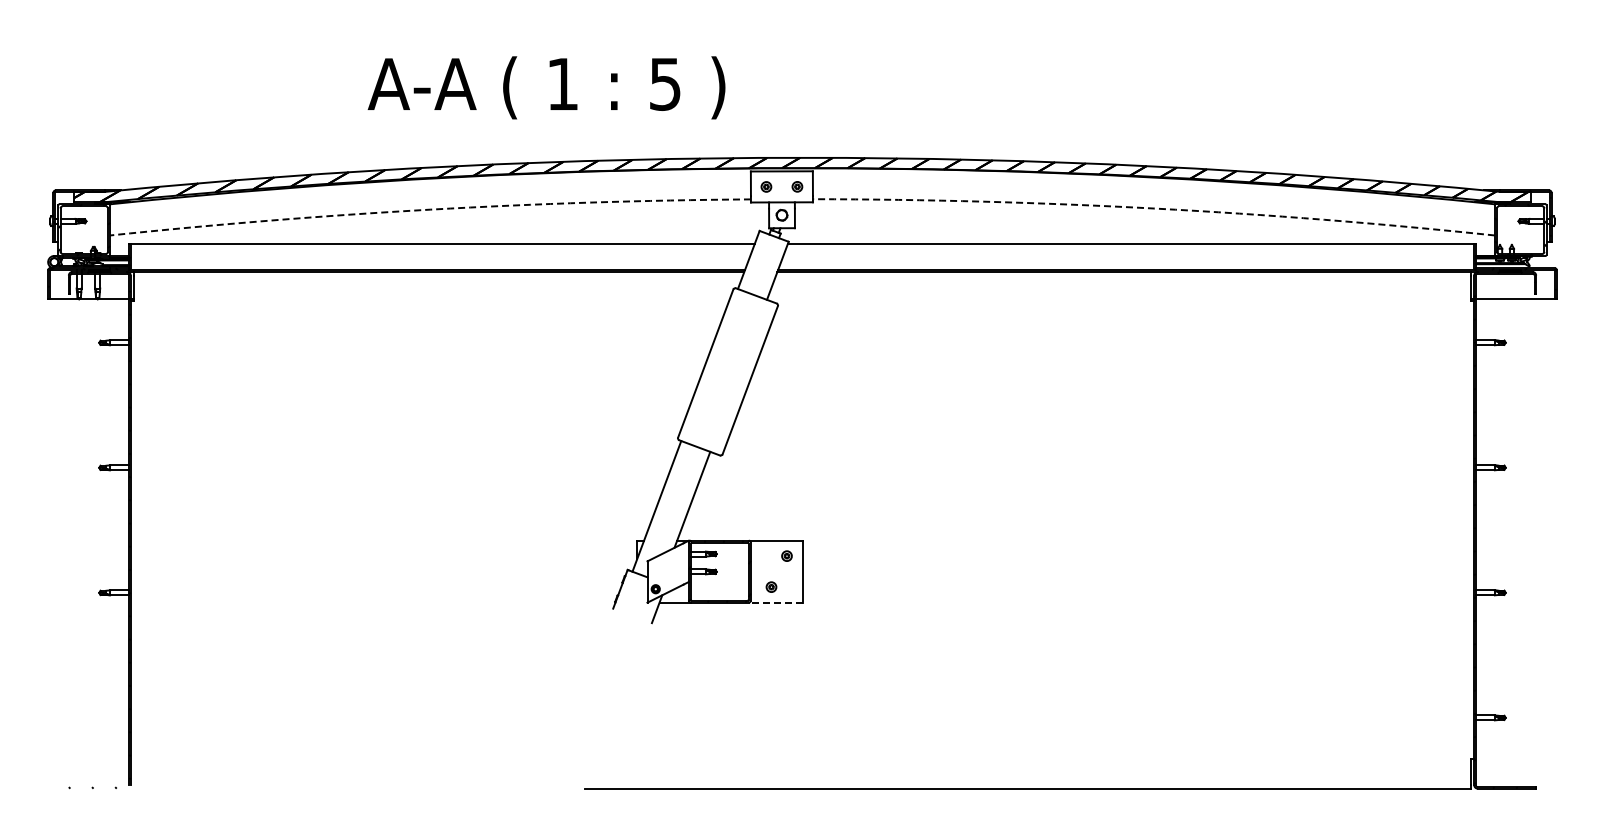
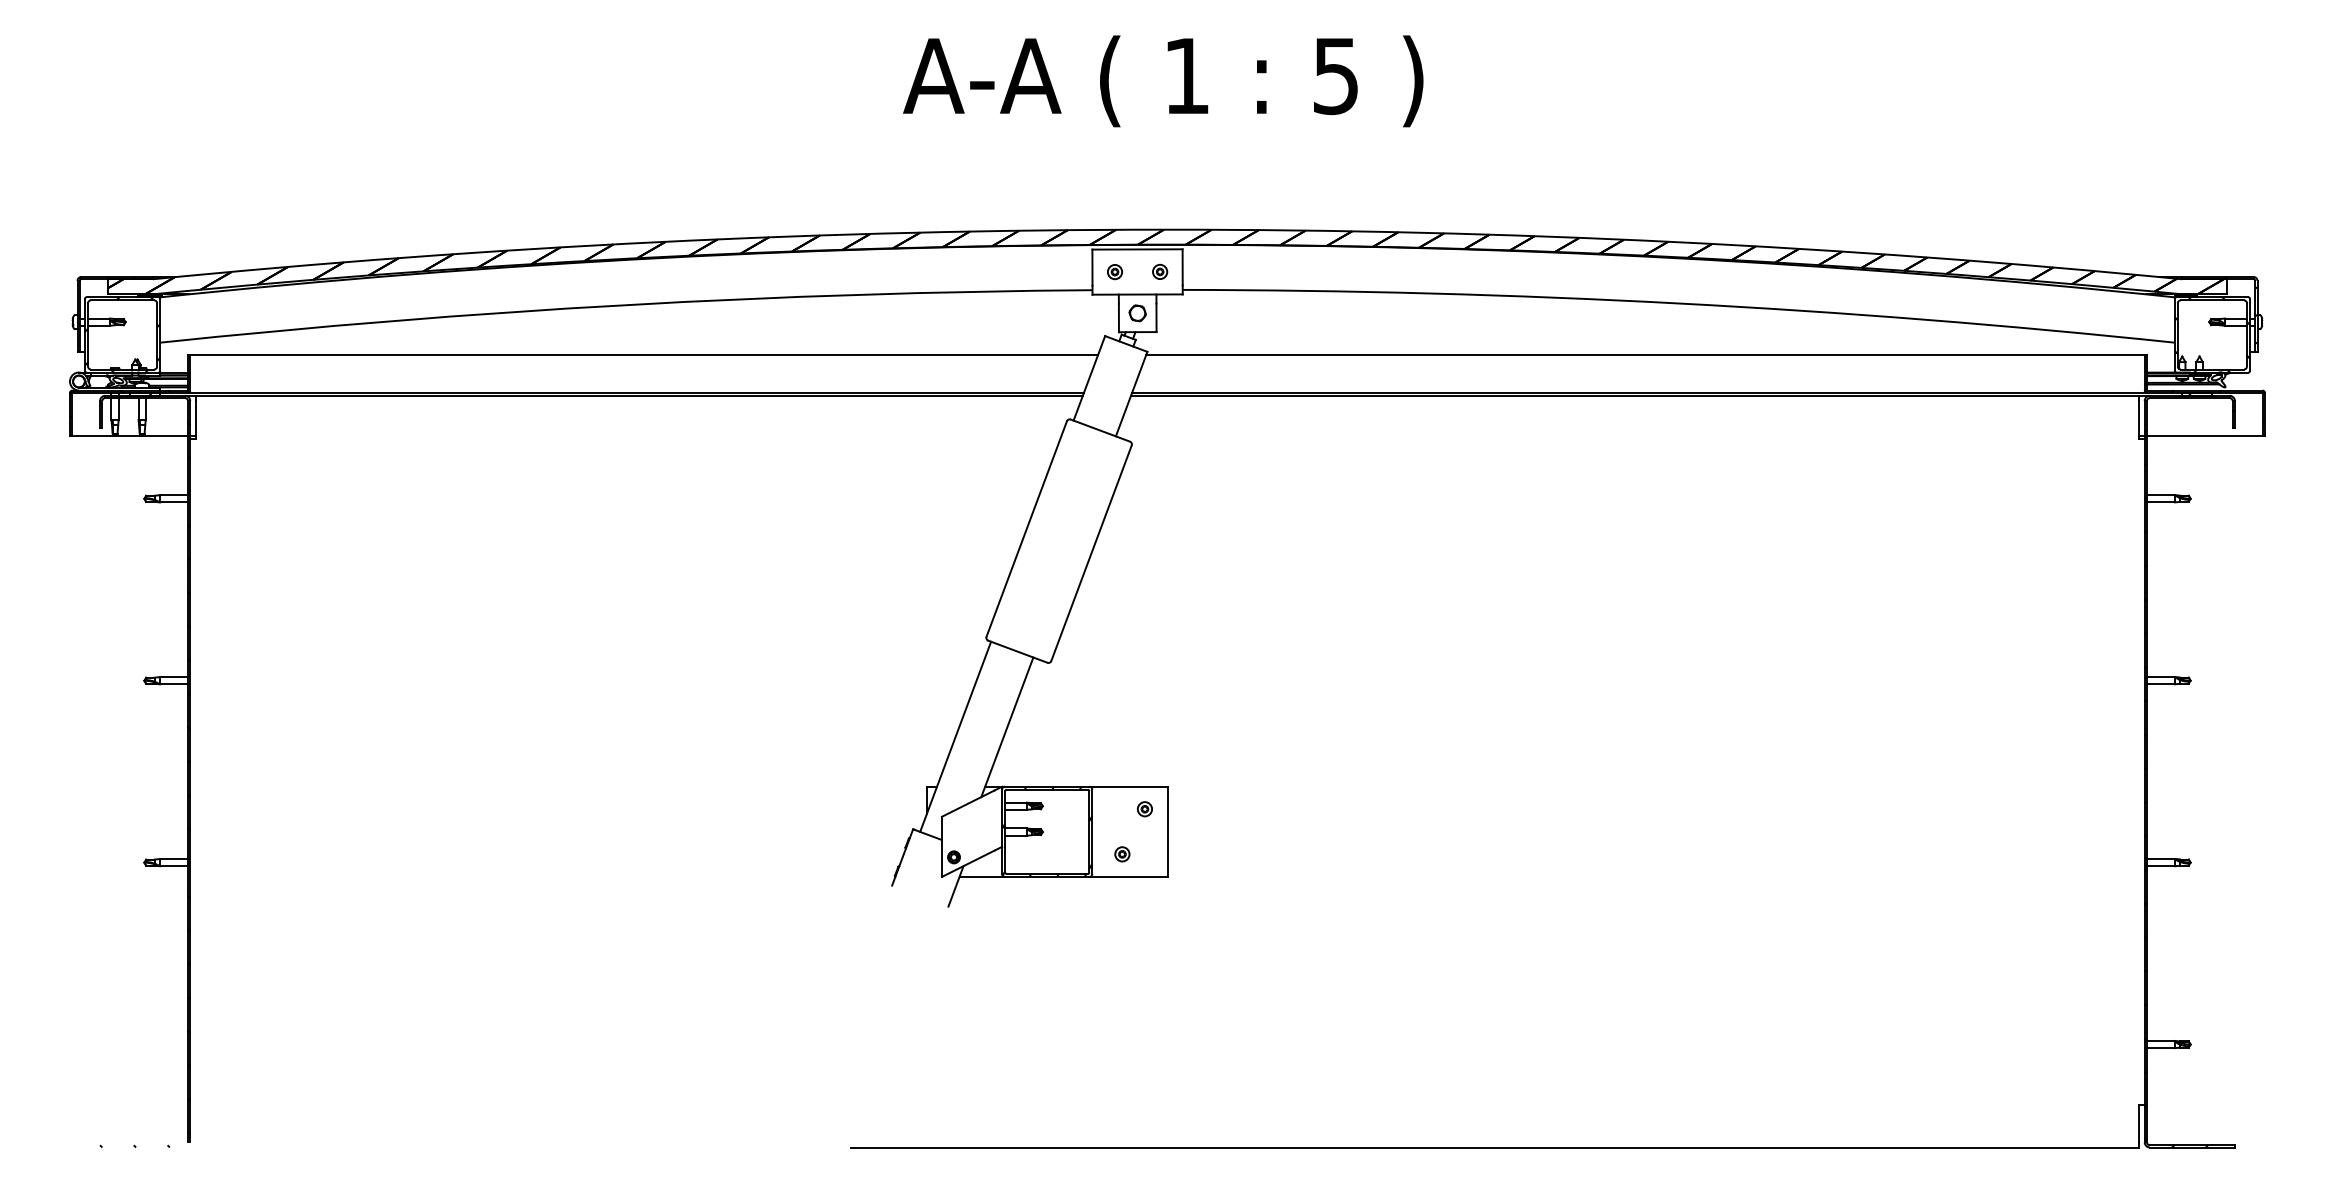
text: (546, 87) -> (1163, 80), moved
arc: (1154, 208) -> (1679, 303), dashed -> solid
arc: (430, 209) -> (626, 304), dashed -> solid
line: (775, 602) -> (1128, 876), dashed -> solid

